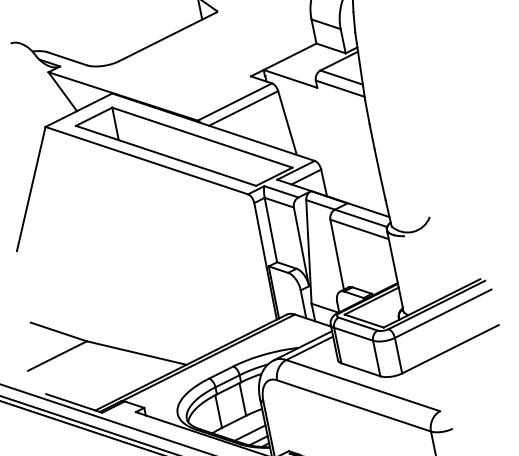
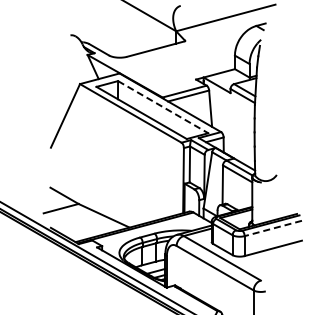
line: (203, 138) -> (163, 107), solid -> dashed
line: (443, 313) -> (273, 228), solid -> dashed

